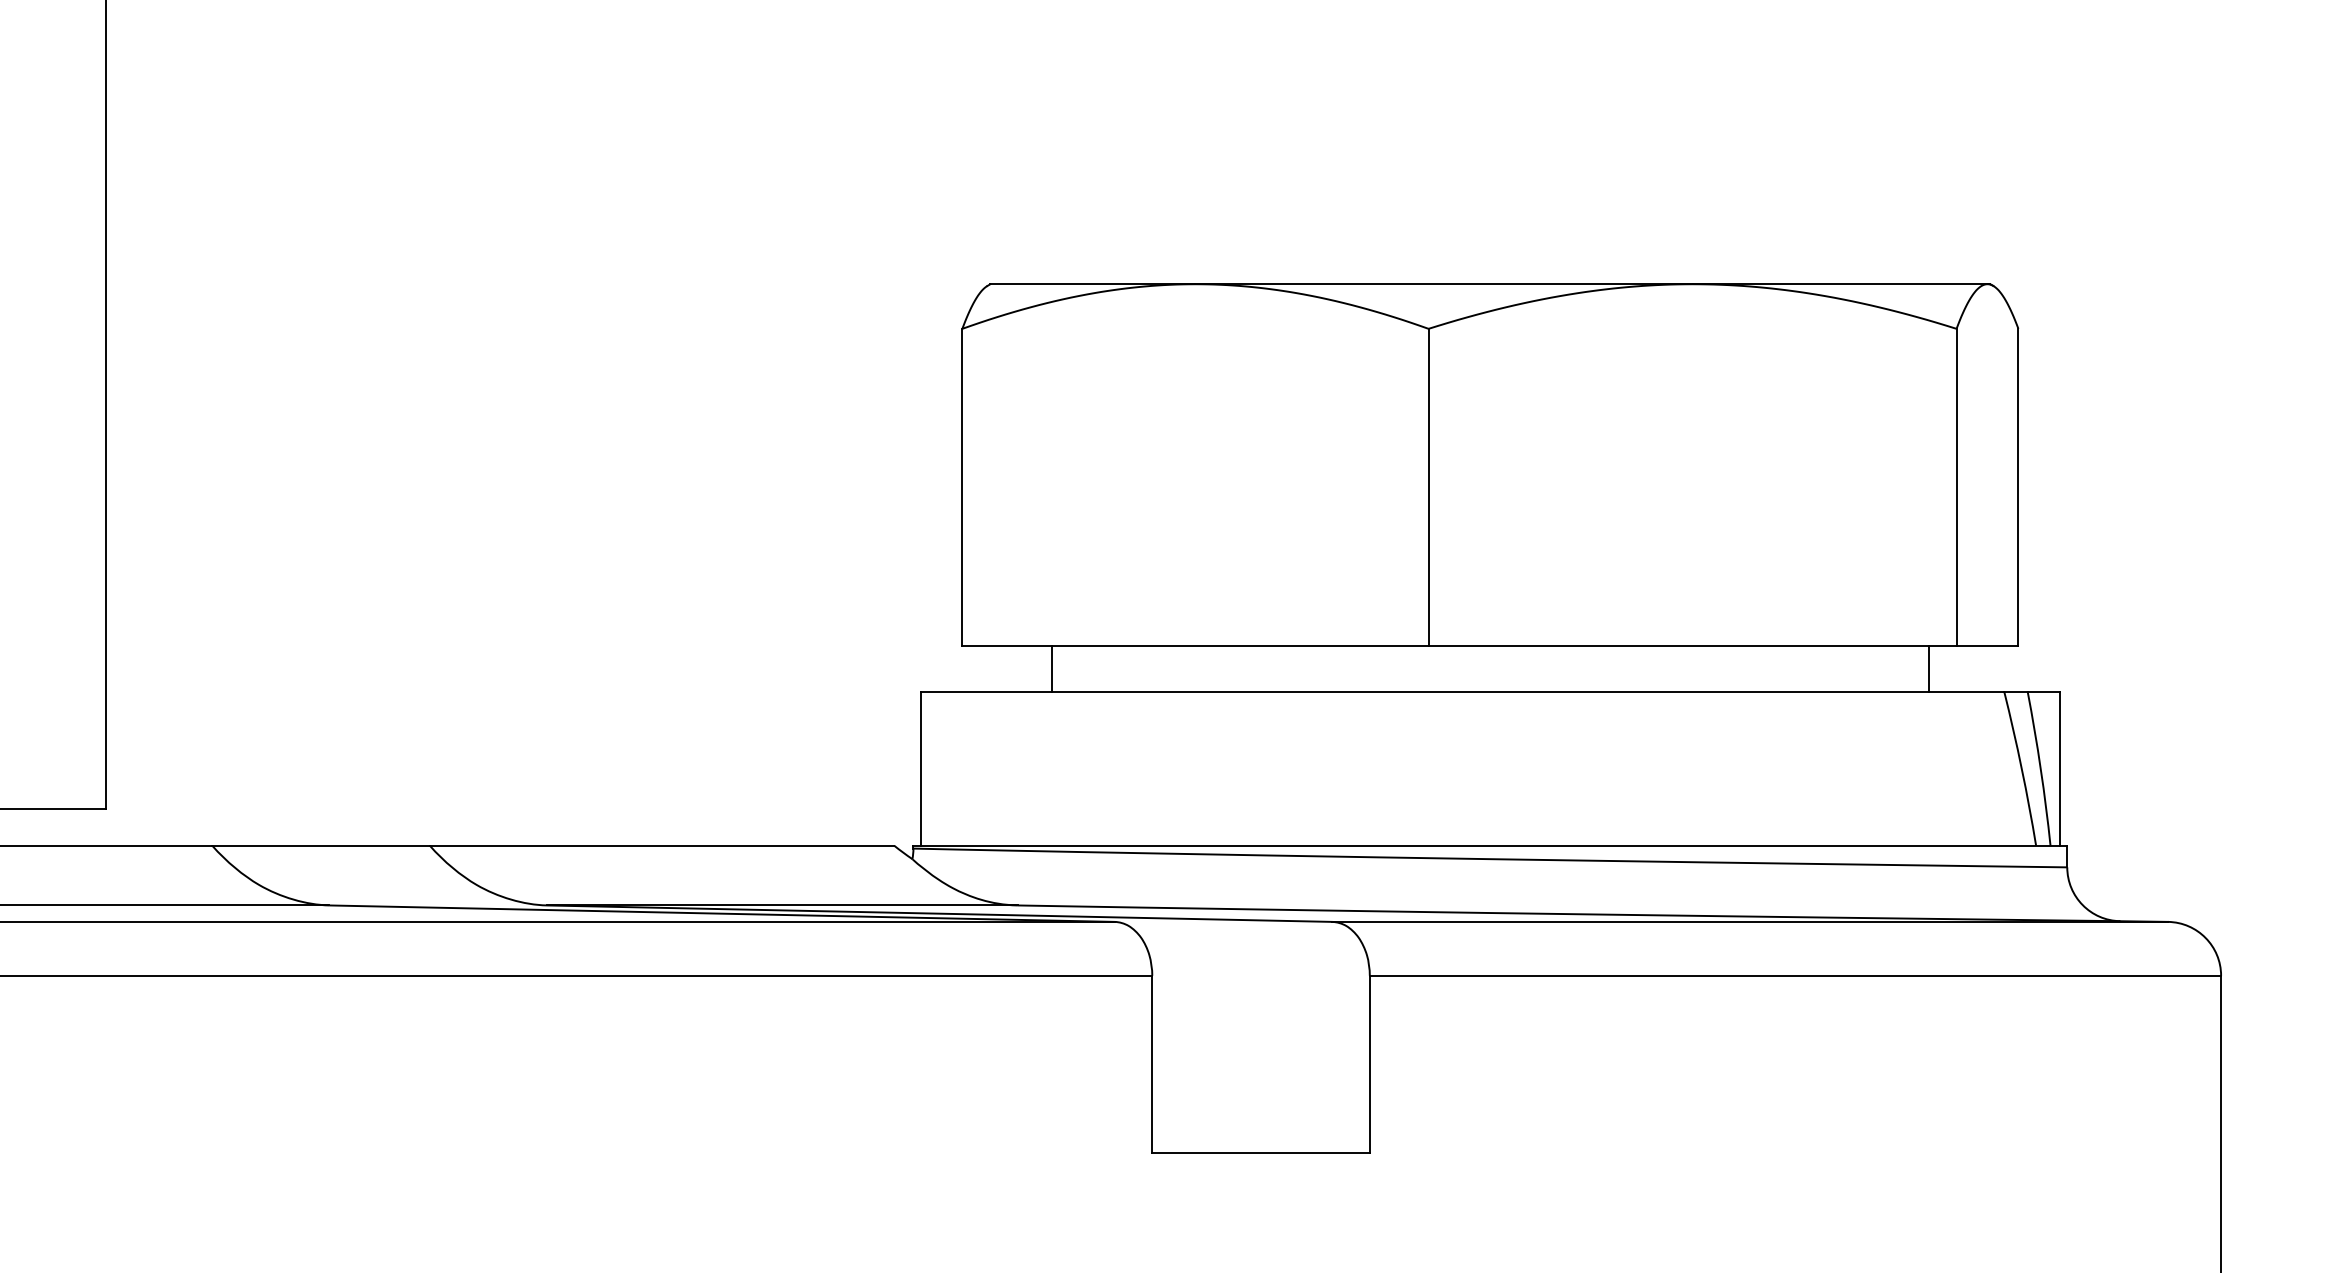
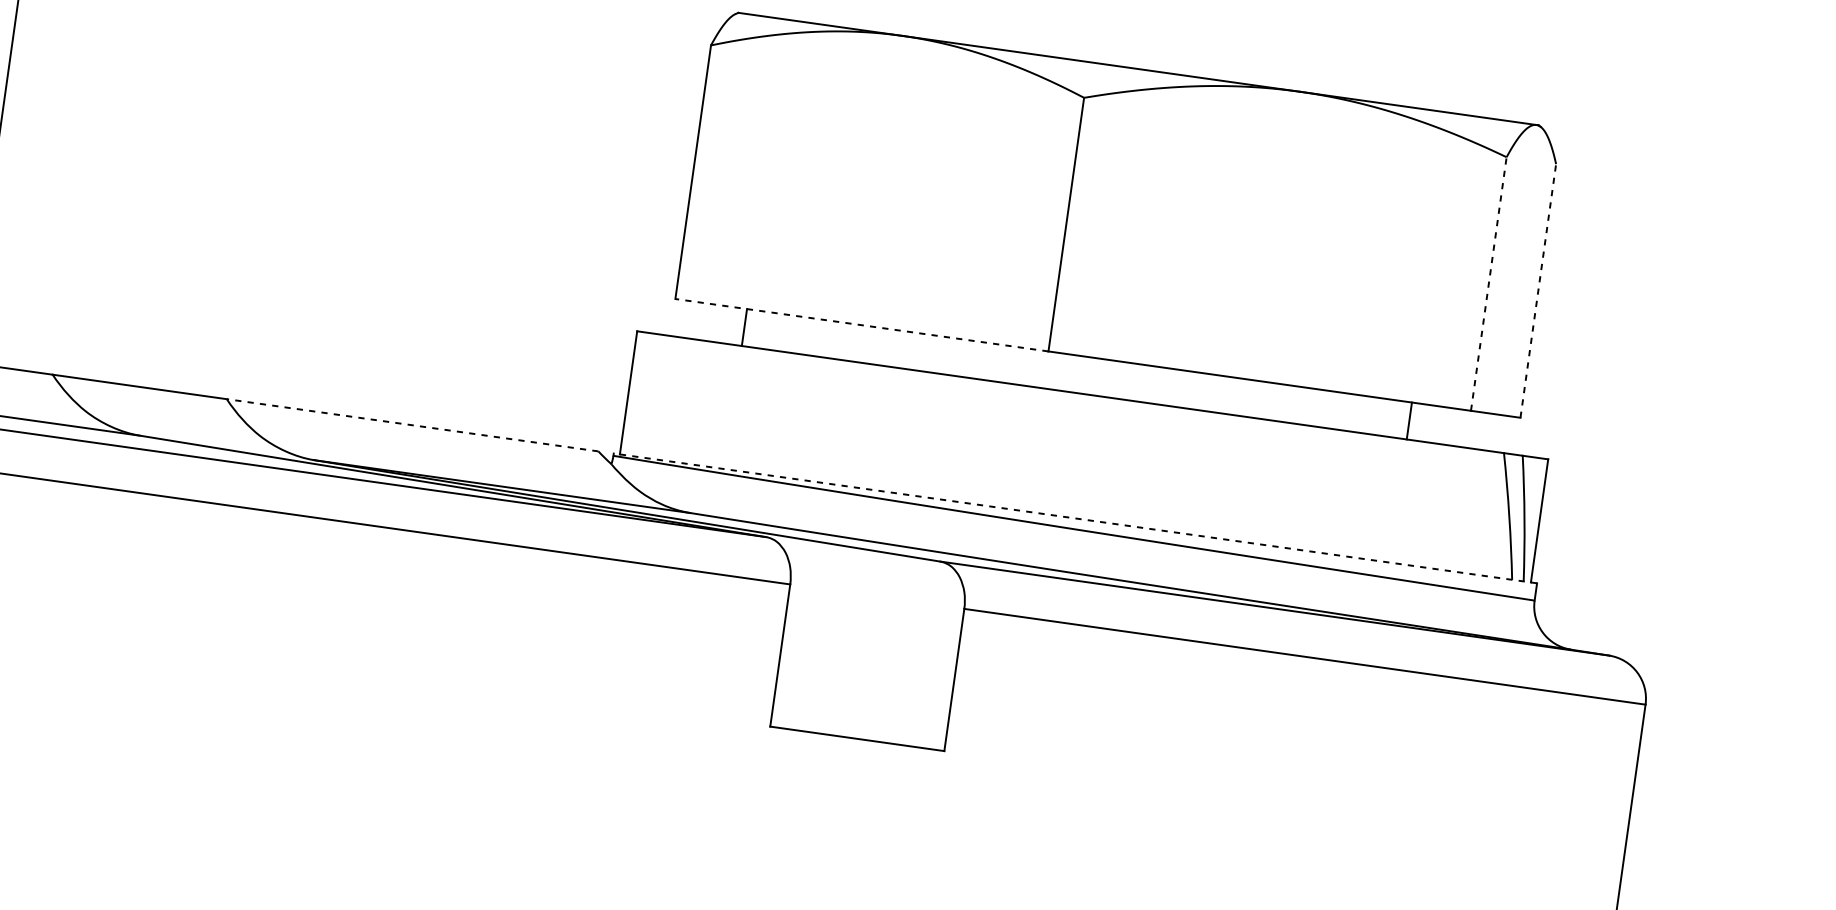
line: (1956, 486) -> (1488, 283), solid -> dashed
line: (2018, 486) -> (1538, 290), solid -> dashed
line: (1194, 645) -> (861, 324), solid -> dashed
line: (1928, 668) -> (1409, 420), moved
line: (661, 845) -> (412, 425), solid -> dashed
line: (1490, 845) -> (1075, 518), solid -> dashed

